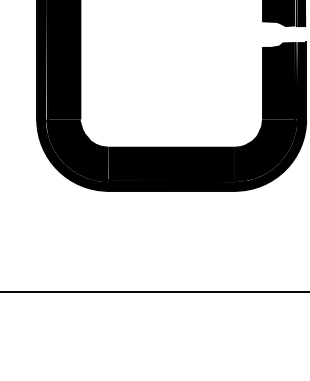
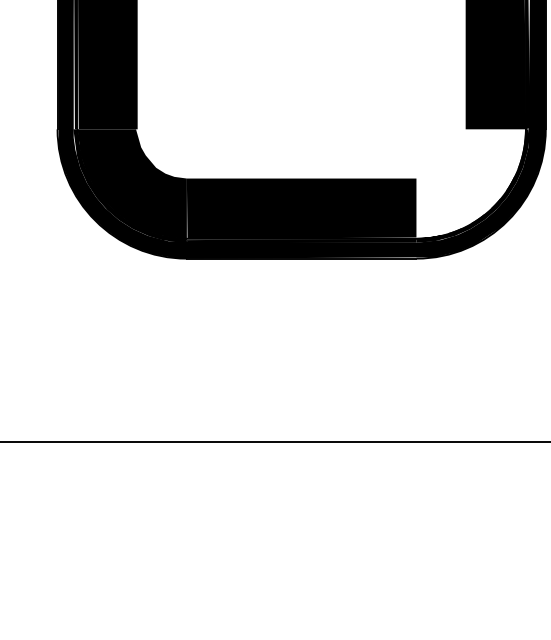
fill: (264, 149) -> (470, 183), removed

